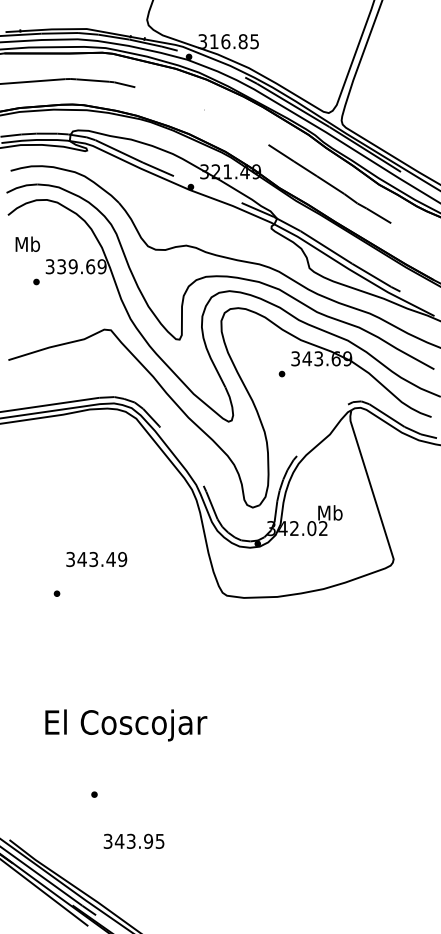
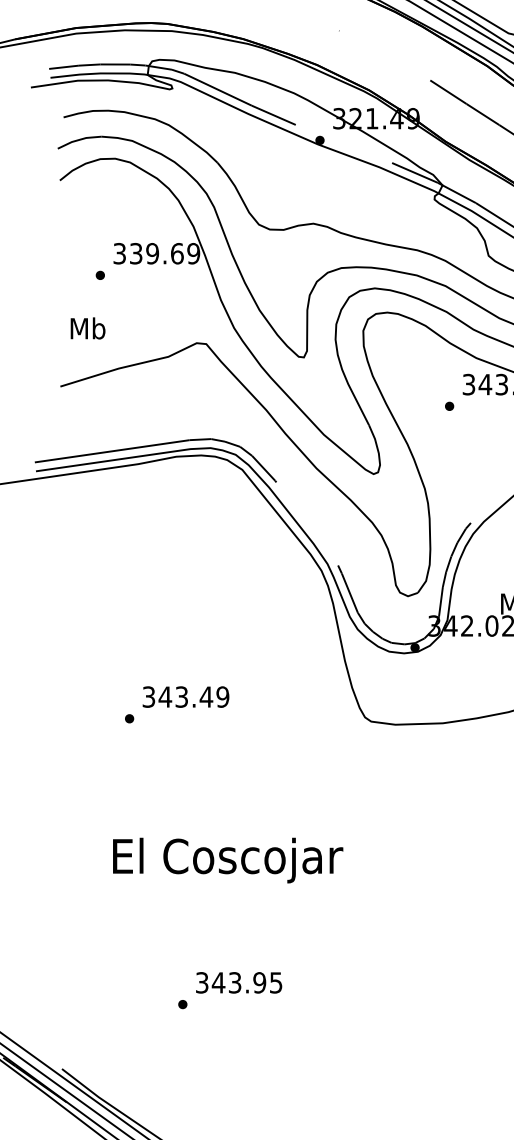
text: (27, 243) -> (87, 327), moved
text: (96, 559) -> (185, 697), moved
text: (126, 725) -> (228, 860), moved
text: (133, 840) -> (238, 981), moved

